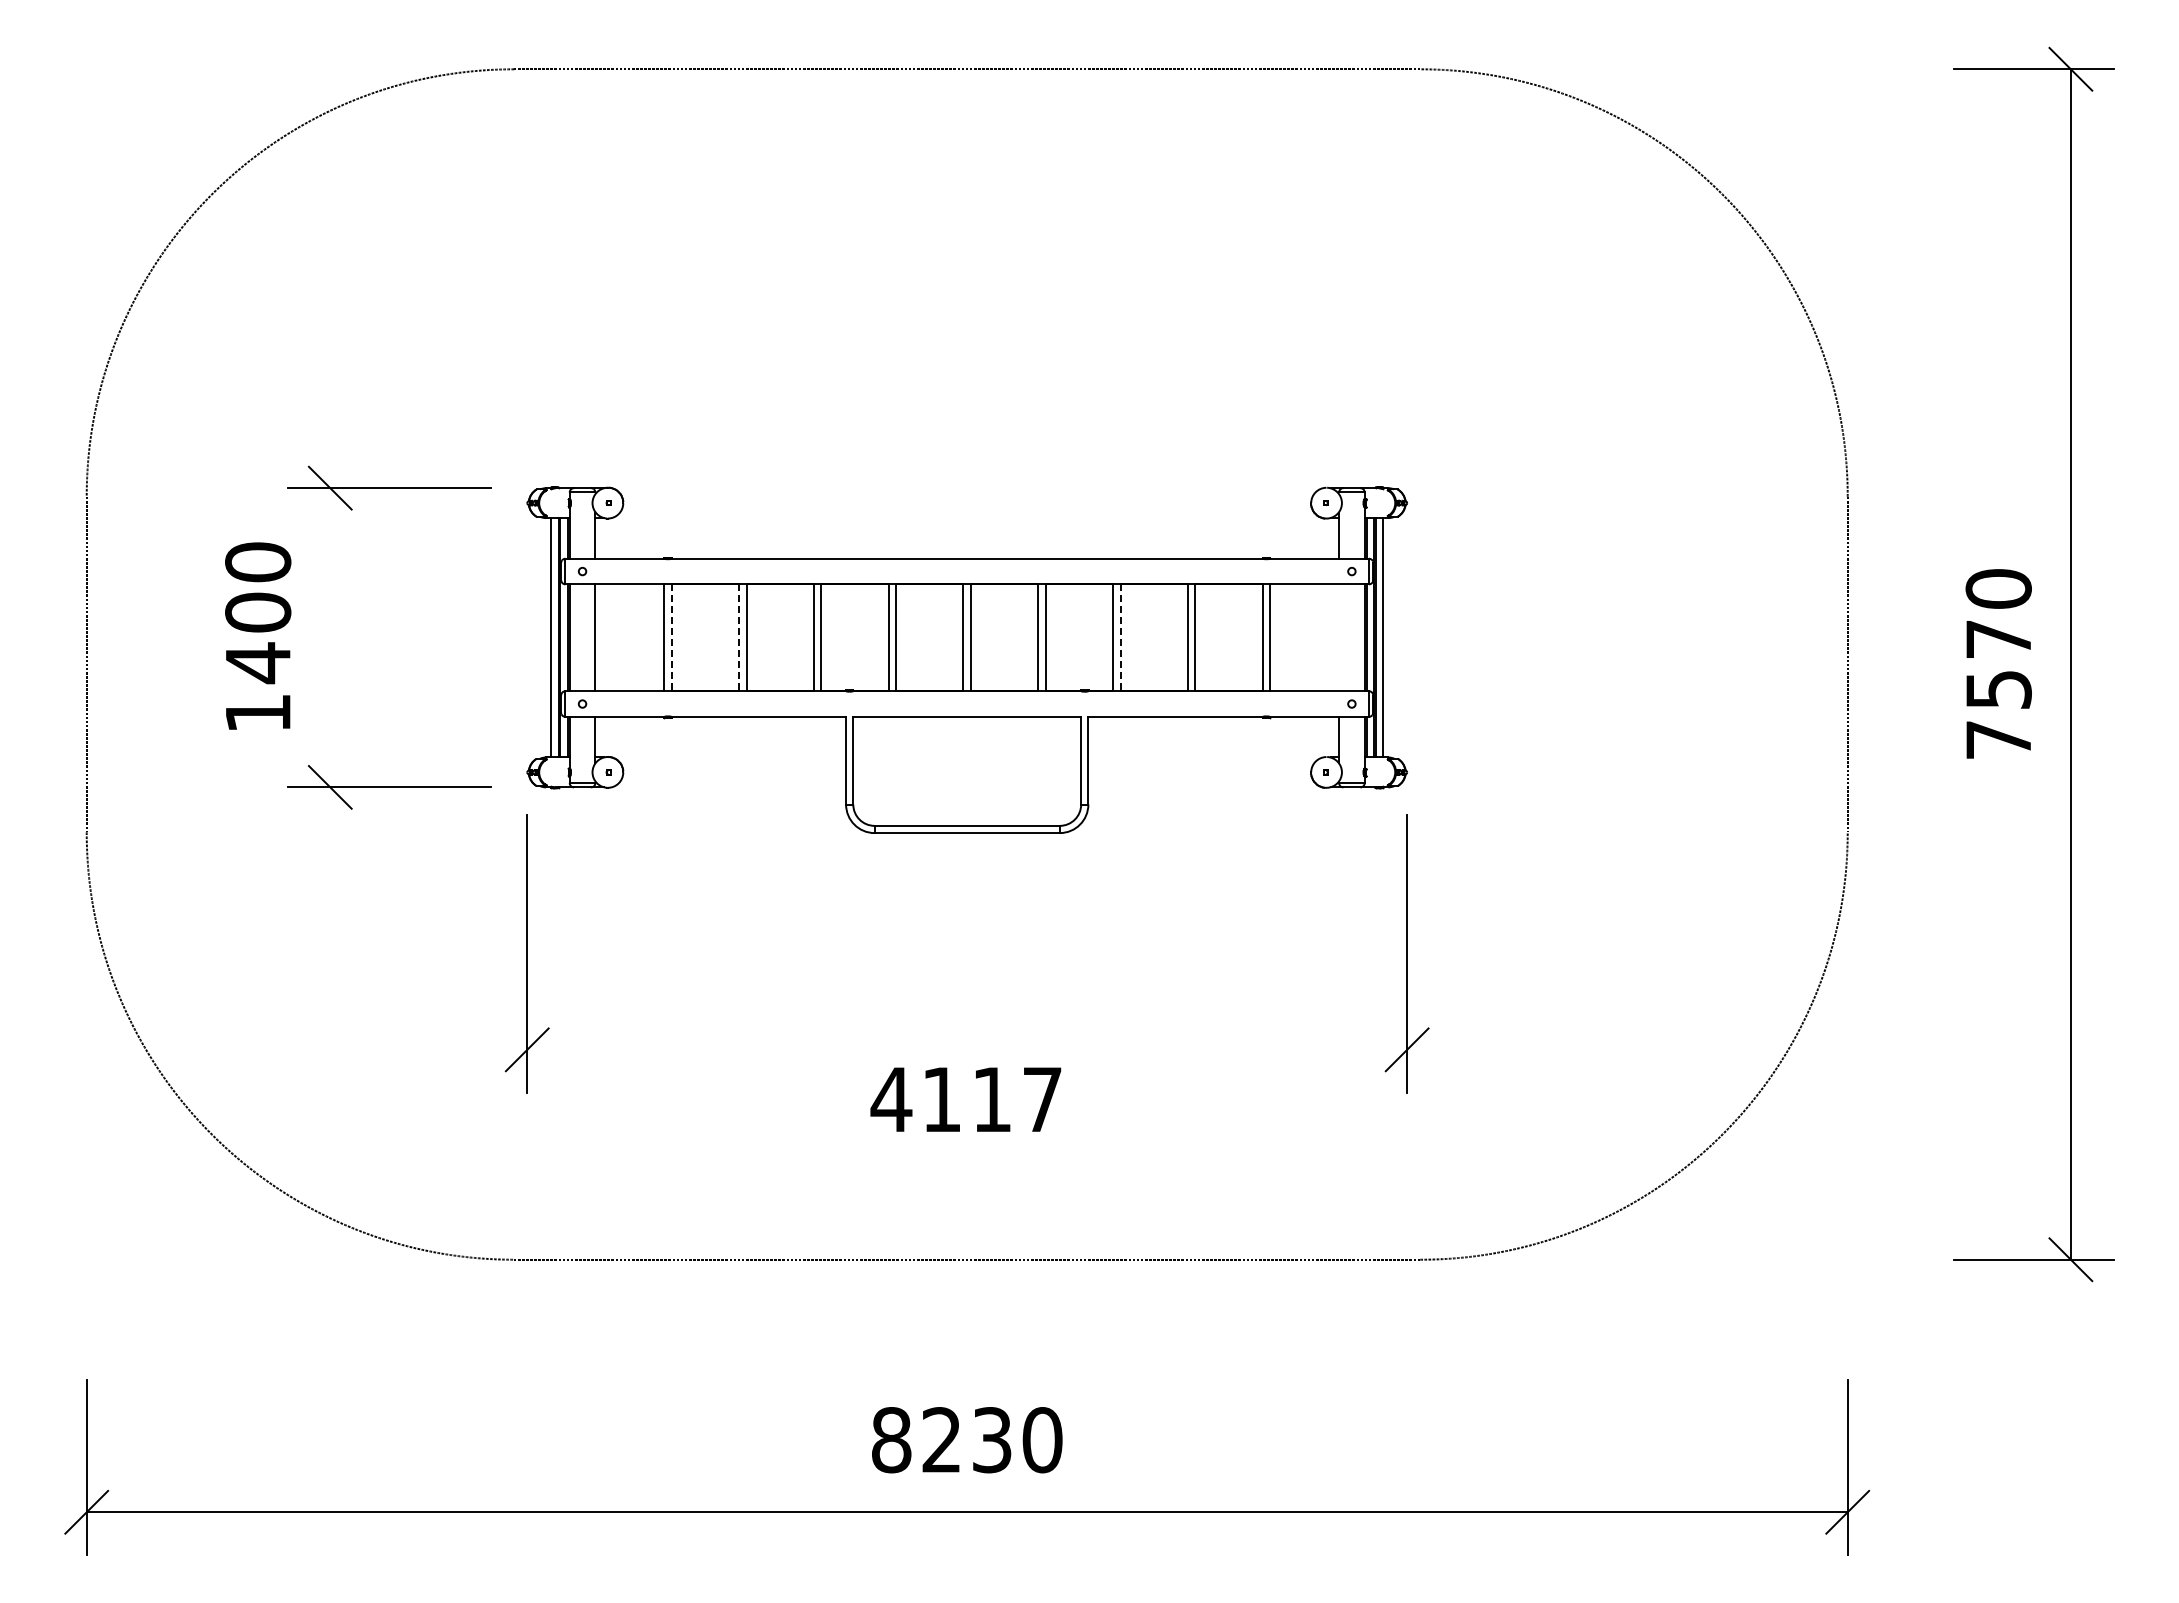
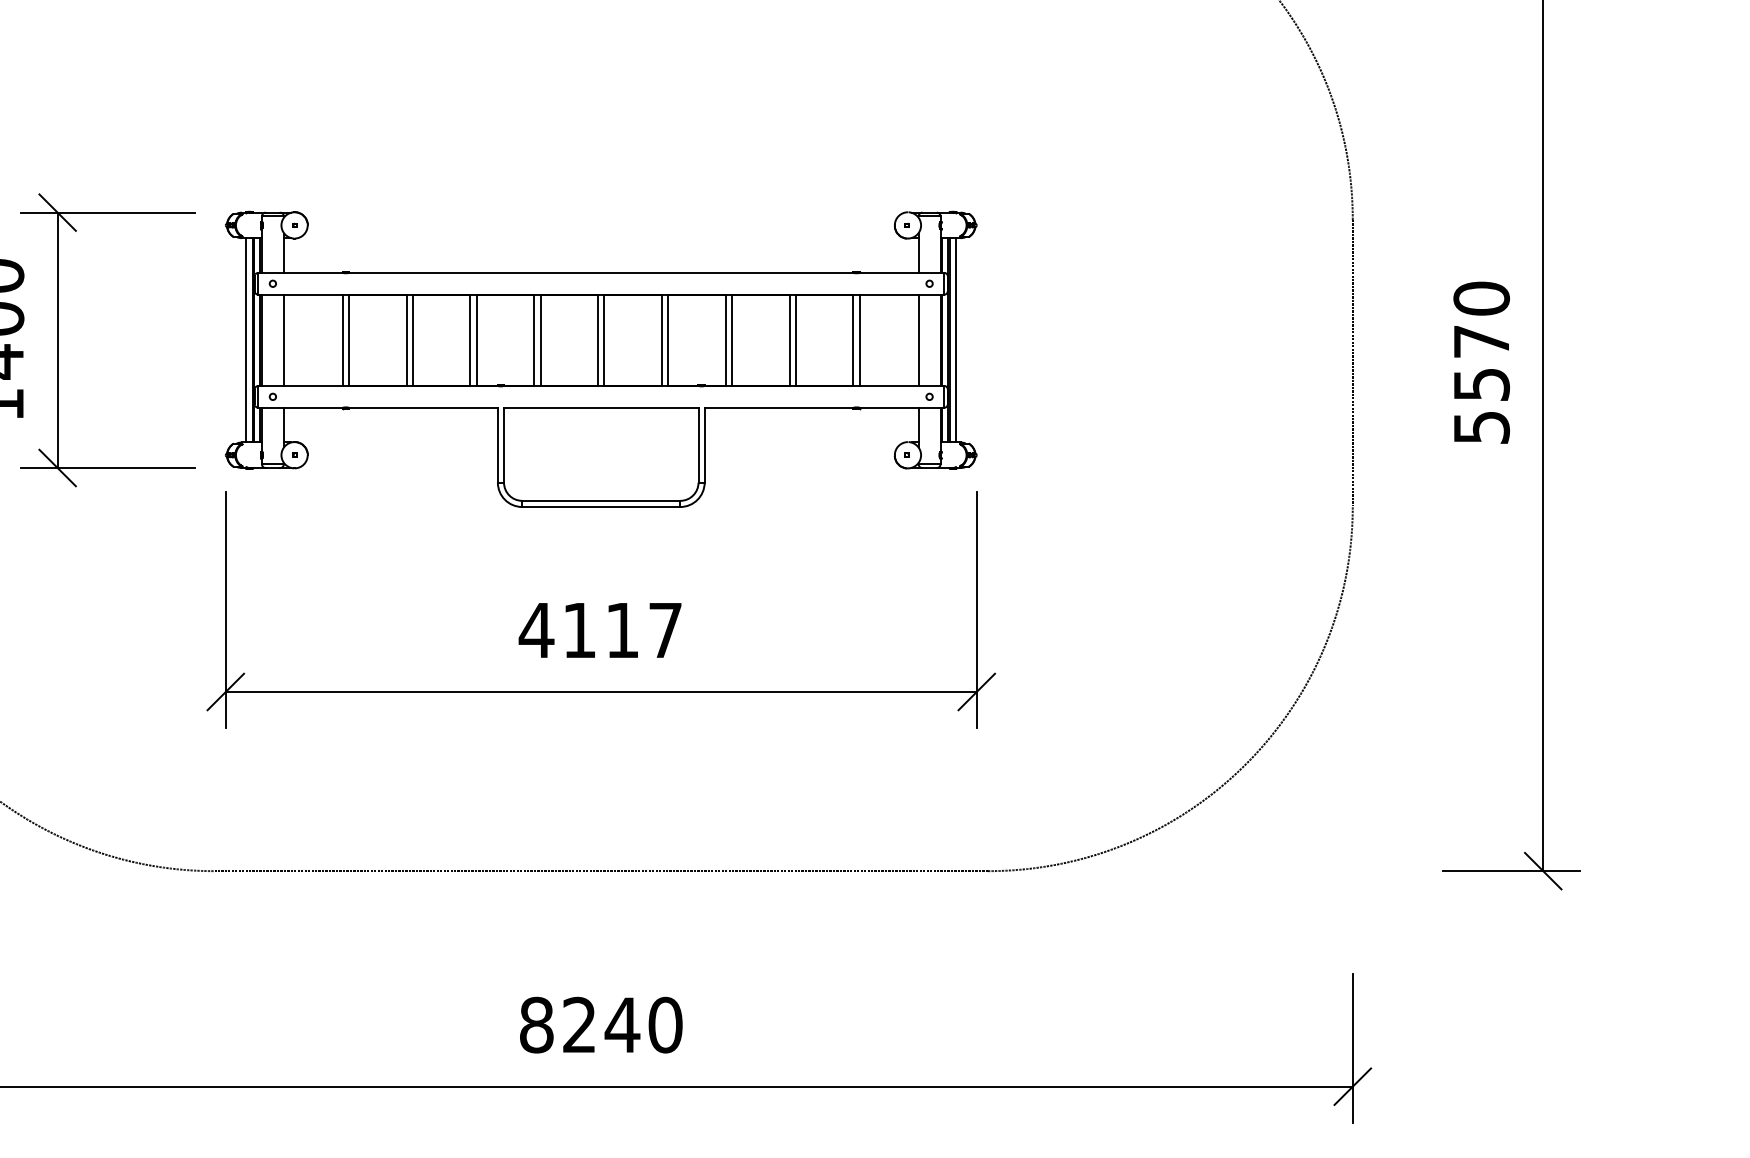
line: (330, 637) -> (57, 340), added
line: (1339, 637) -> (919, 340), added
line: (671, 638) -> (348, 340), dashed -> solid
line: (739, 638) -> (406, 340), dashed -> solid
line: (1120, 638) -> (732, 340), dashed -> solid
text: (1998, 739) -> (1481, 427), 7570 -> 5570
line: (967, 1049) -> (601, 691), added
text: (965, 1099) -> (599, 630), moved
text: (992, 1440) -> (622, 1025), 8230 -> 8240

